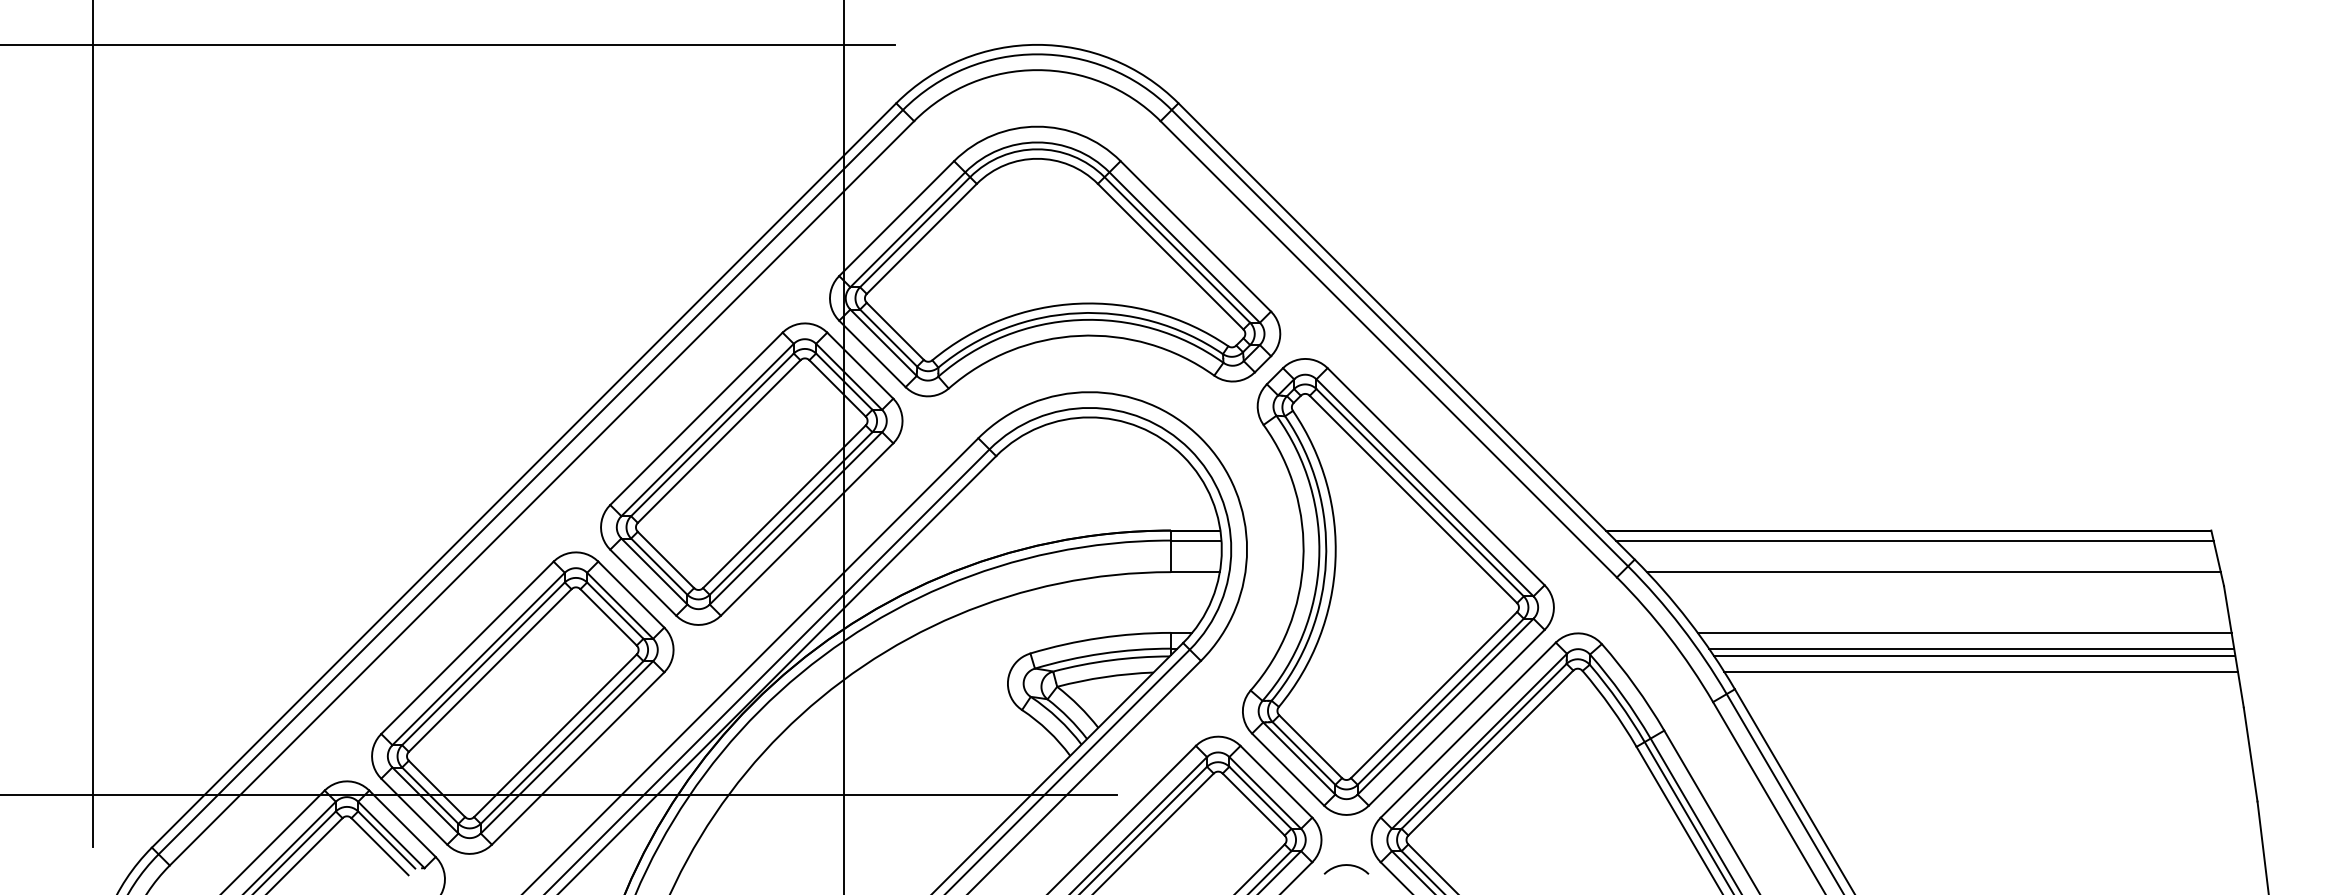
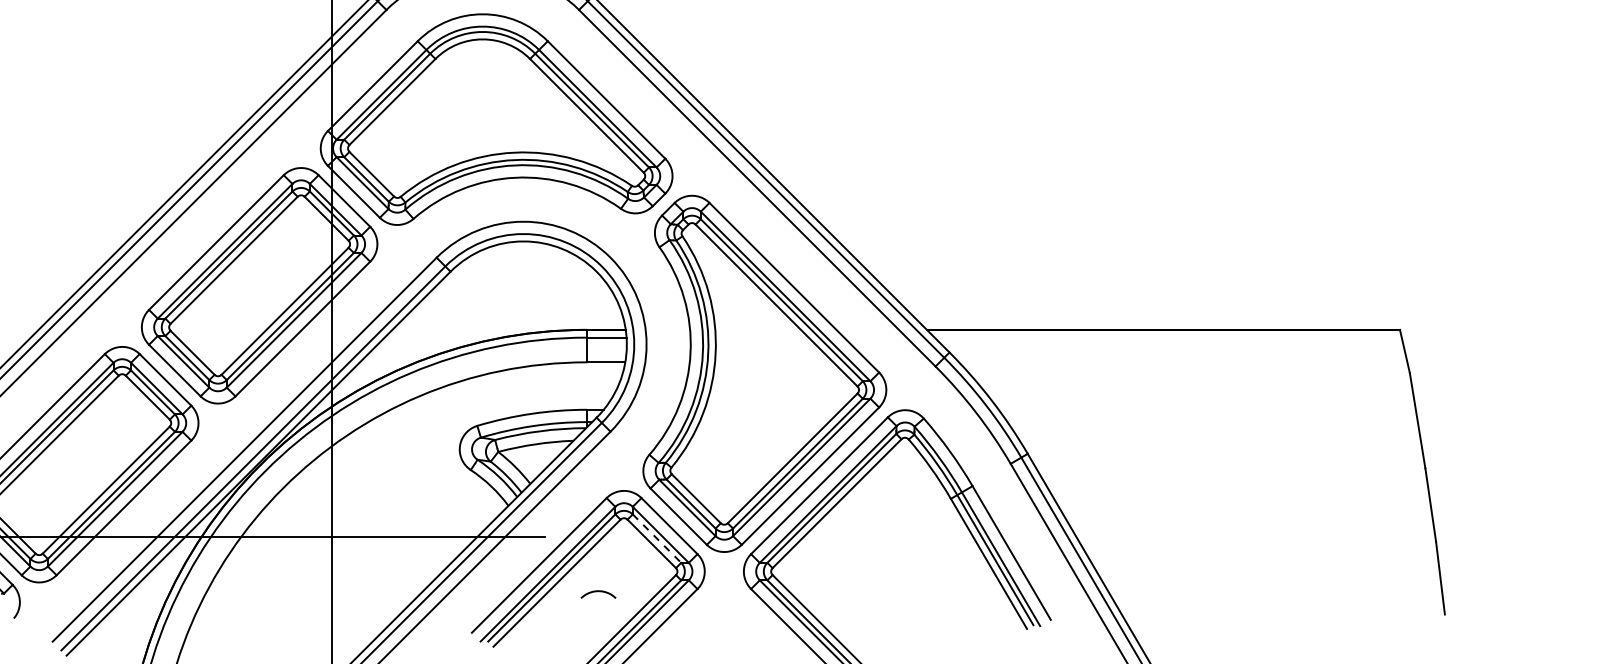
line: (1914, 540) -> (1168, 337), removed
line: (1933, 572) -> (1182, 362), removed
line: (1964, 632) -> (1207, 409), removed
line: (1971, 648) -> (1212, 421), removed
line: (1974, 656) -> (1214, 428), removed
line: (1981, 672) -> (1220, 440), removed
line: (1260, 797) -> (657, 538), solid -> dashed
curve: (1346, 865) -> (598, 591), moved

